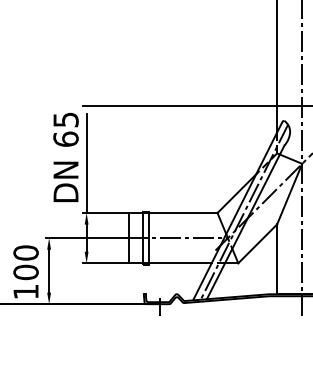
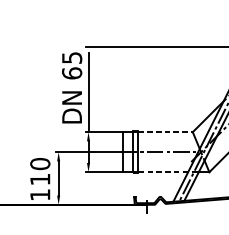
line: (183, 213) -> (165, 132), solid -> dashed
line: (179, 263) -> (162, 172), solid -> dashed
text: (25, 272) -> (39, 179), 100 -> 110

